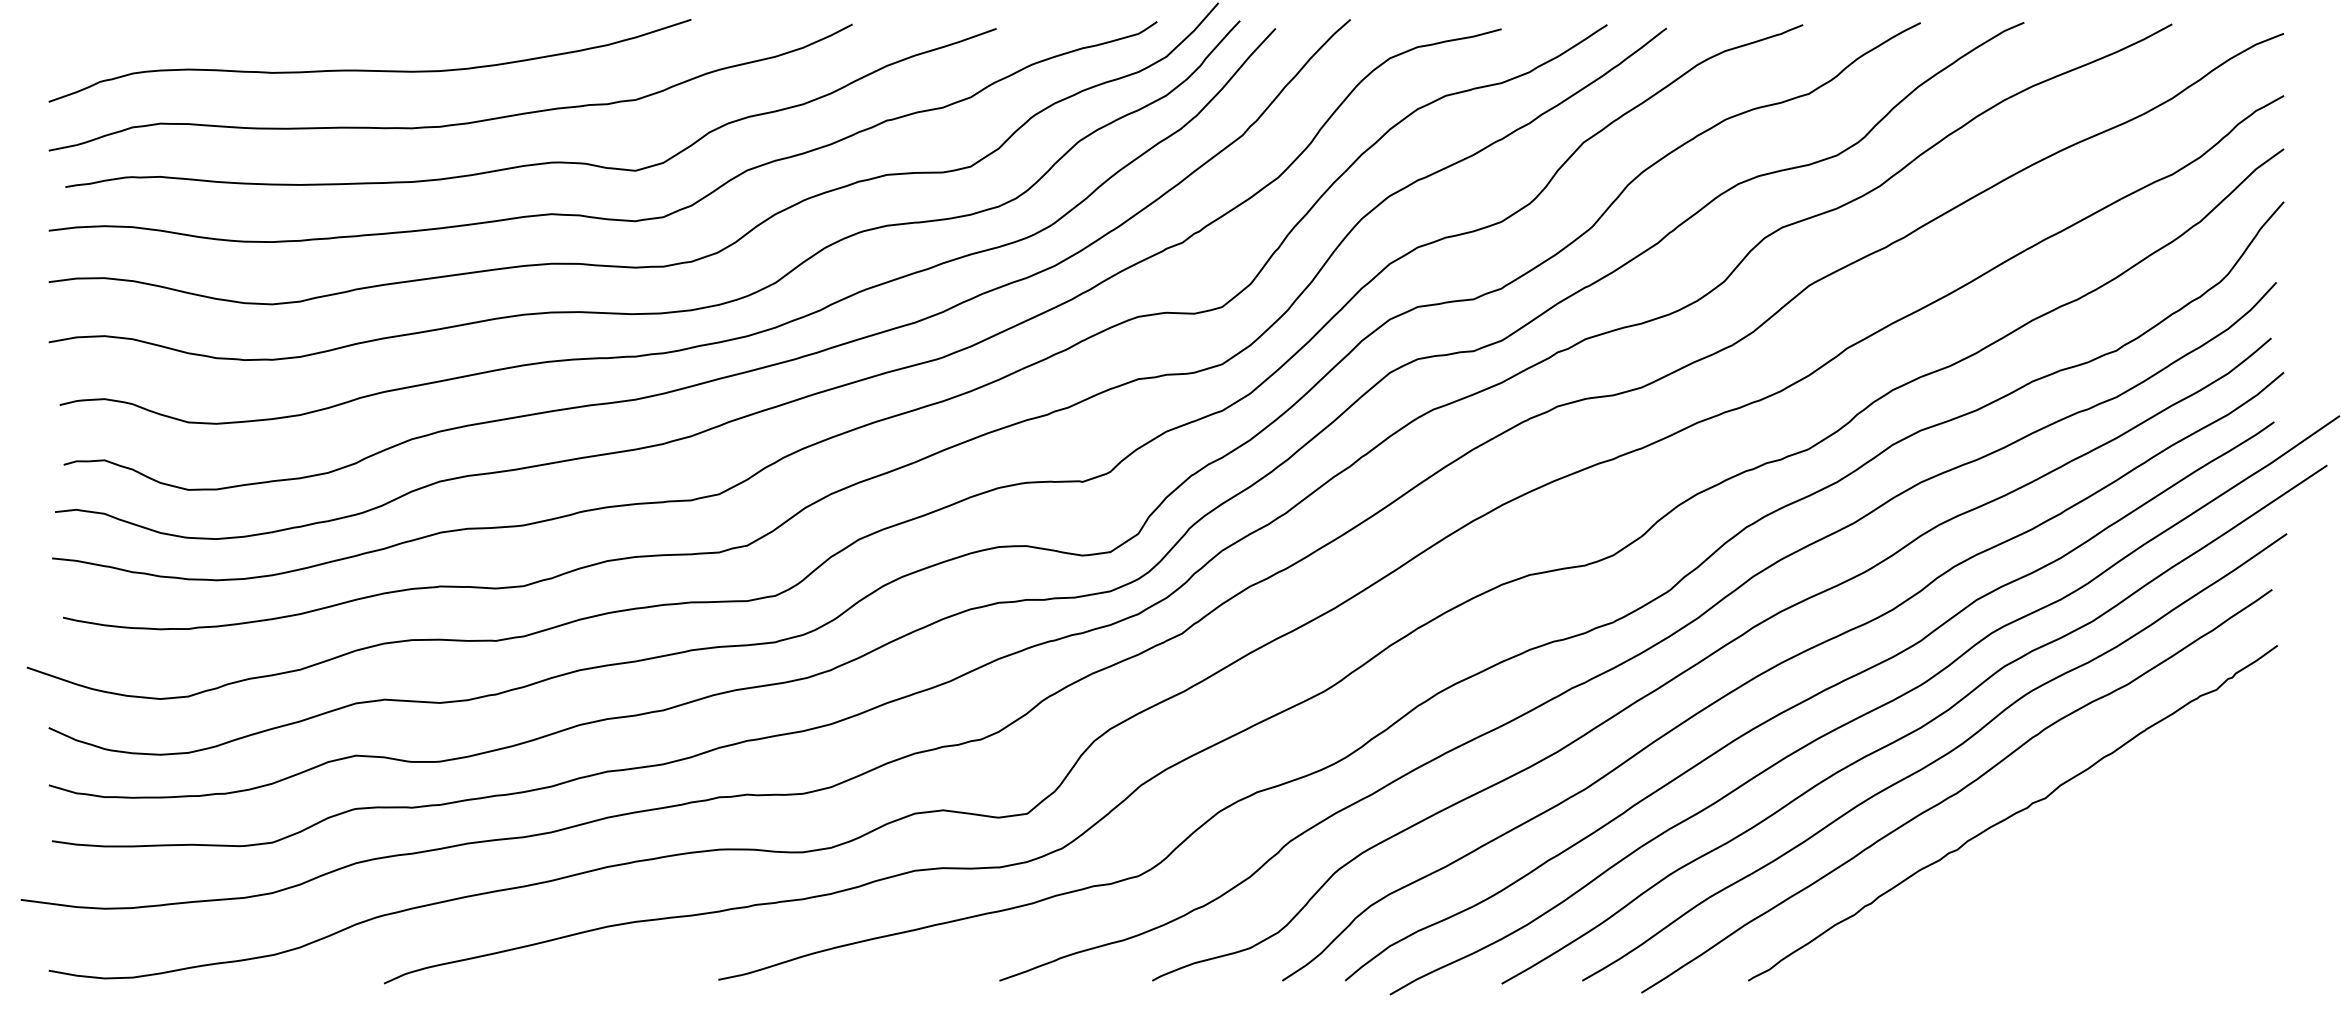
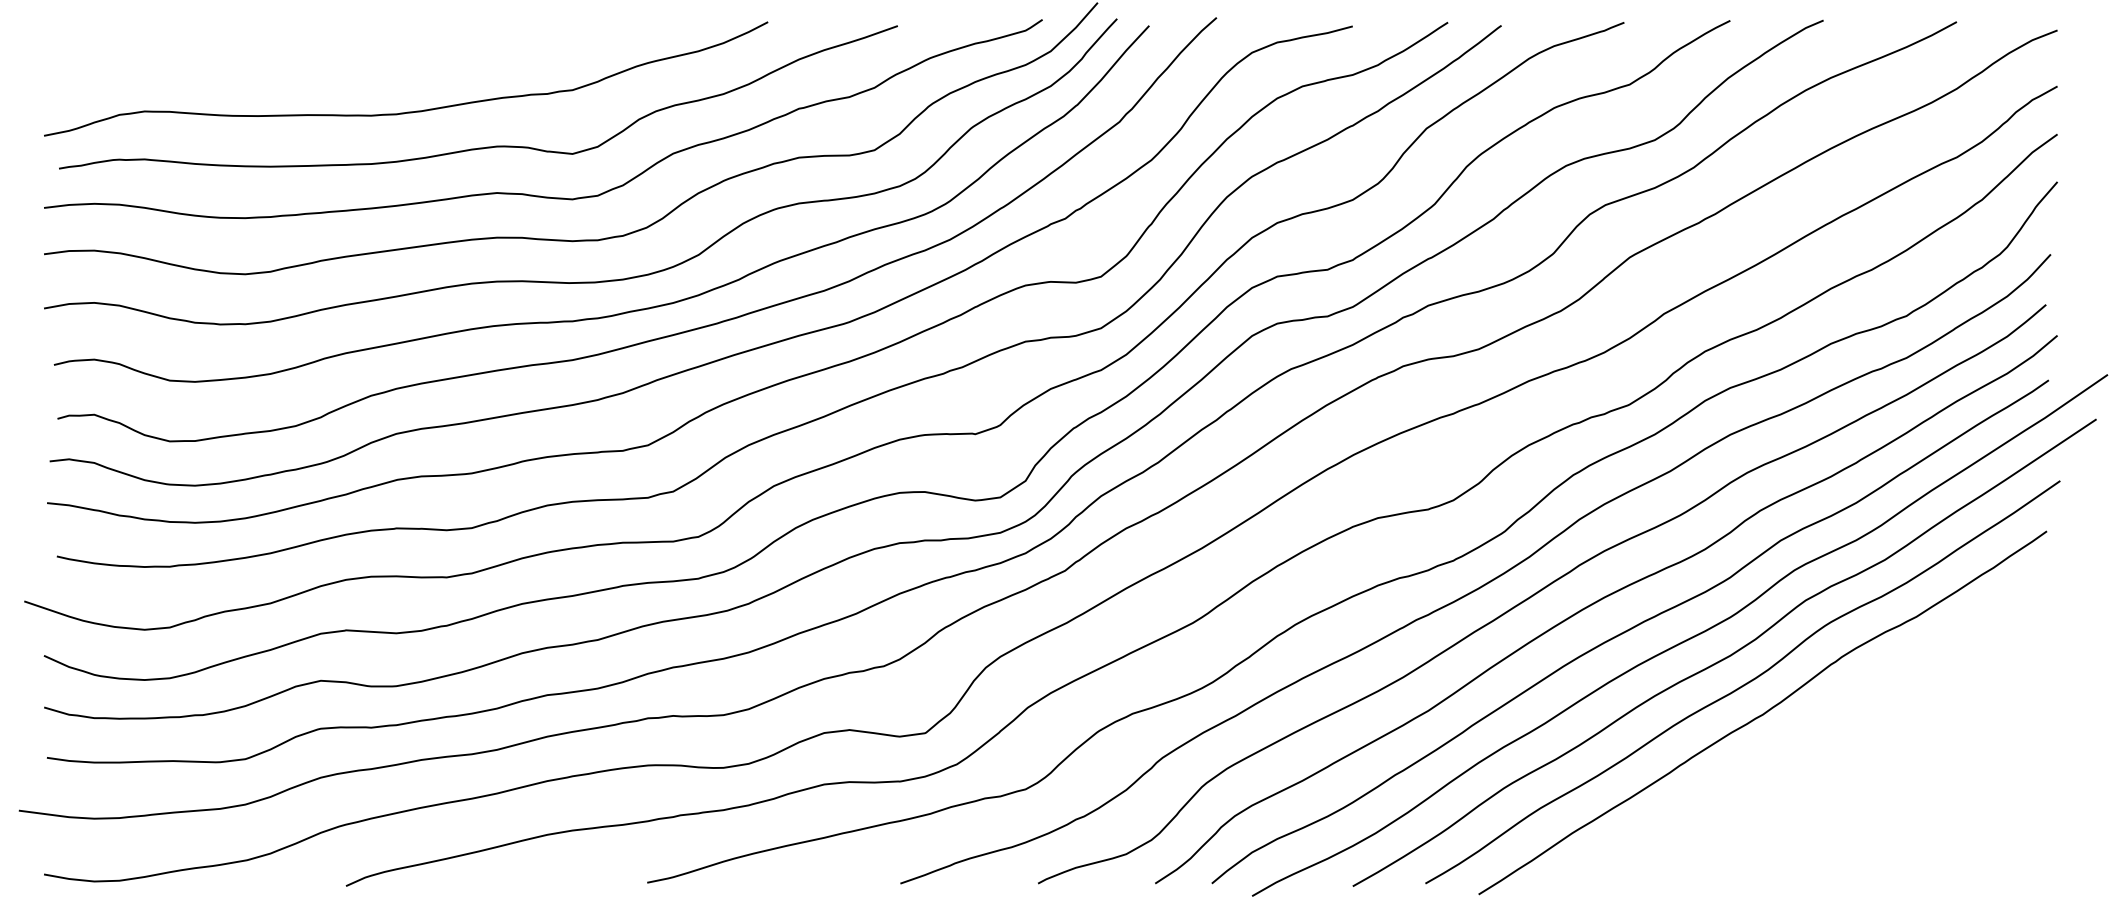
curve: (369, 69) -> (332, 62), removed
curve: (2013, 813) -> (1813, 732), removed

